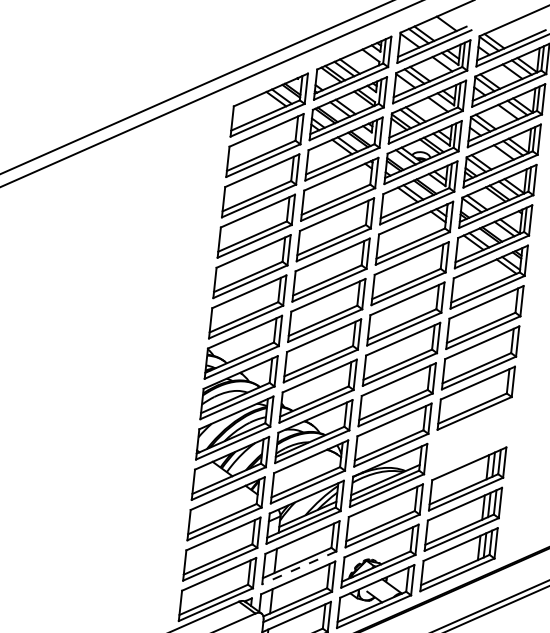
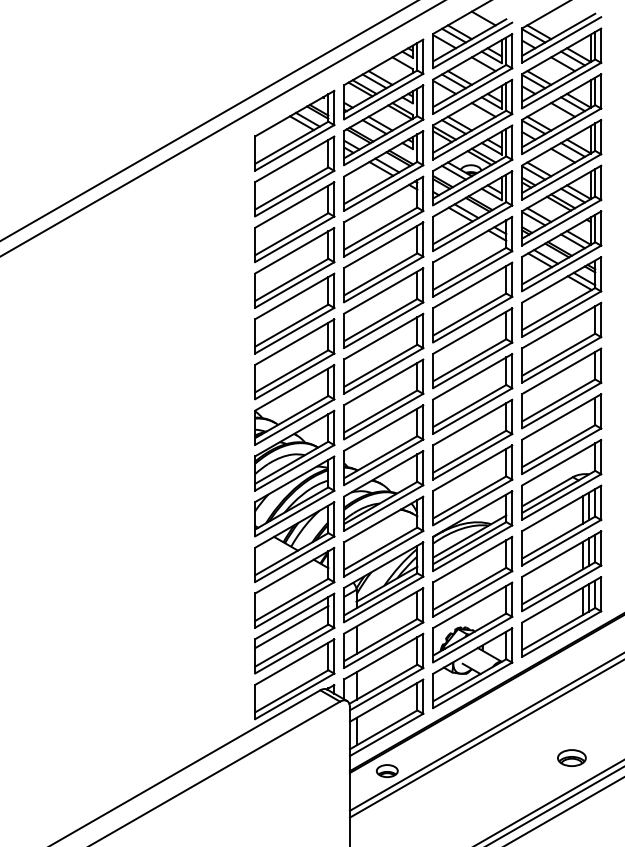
part: (471, 438) -> (561, 479), added
line: (219, 543) -> (291, 627), added
line: (299, 568) -> (383, 645), dashed -> solid

